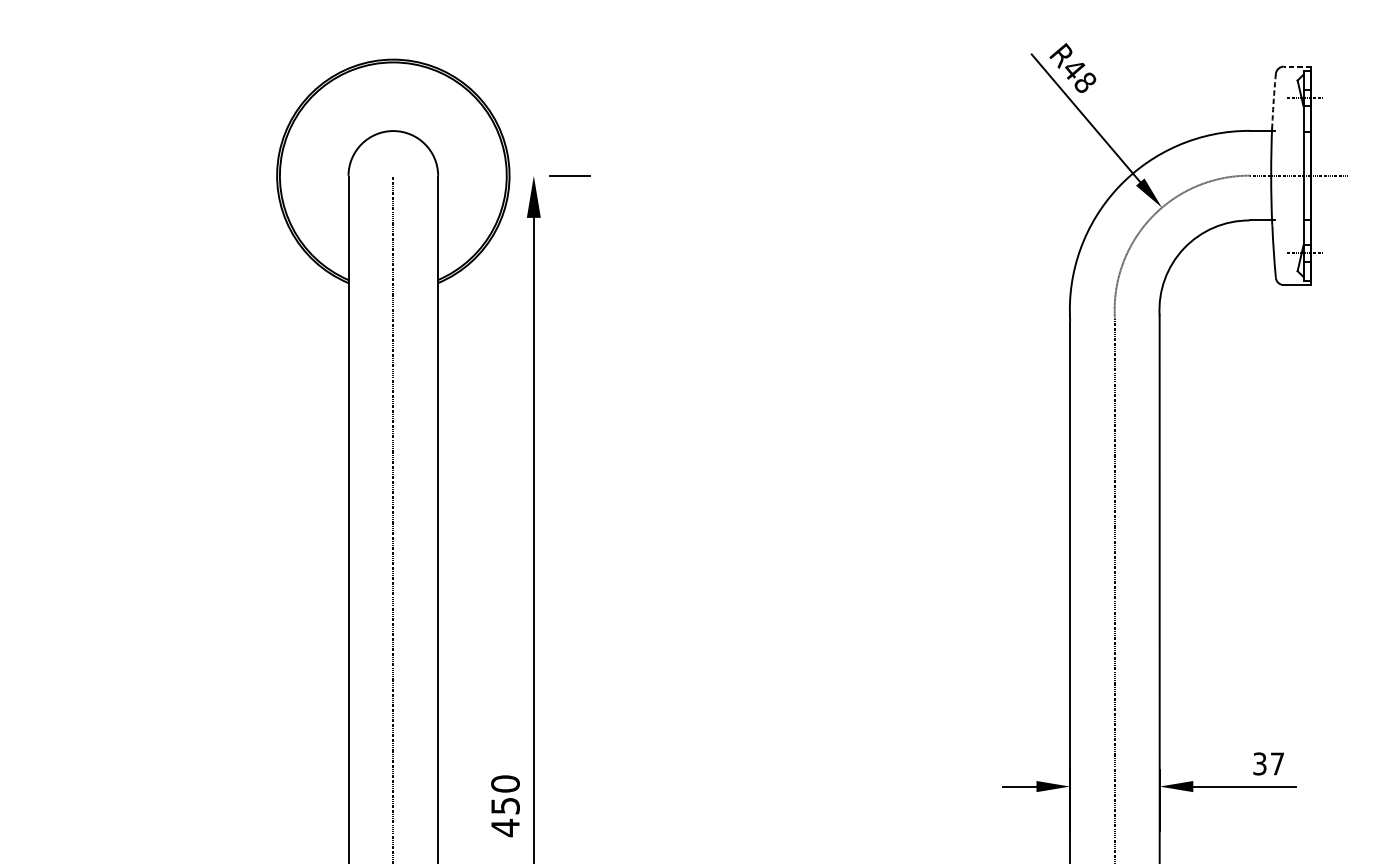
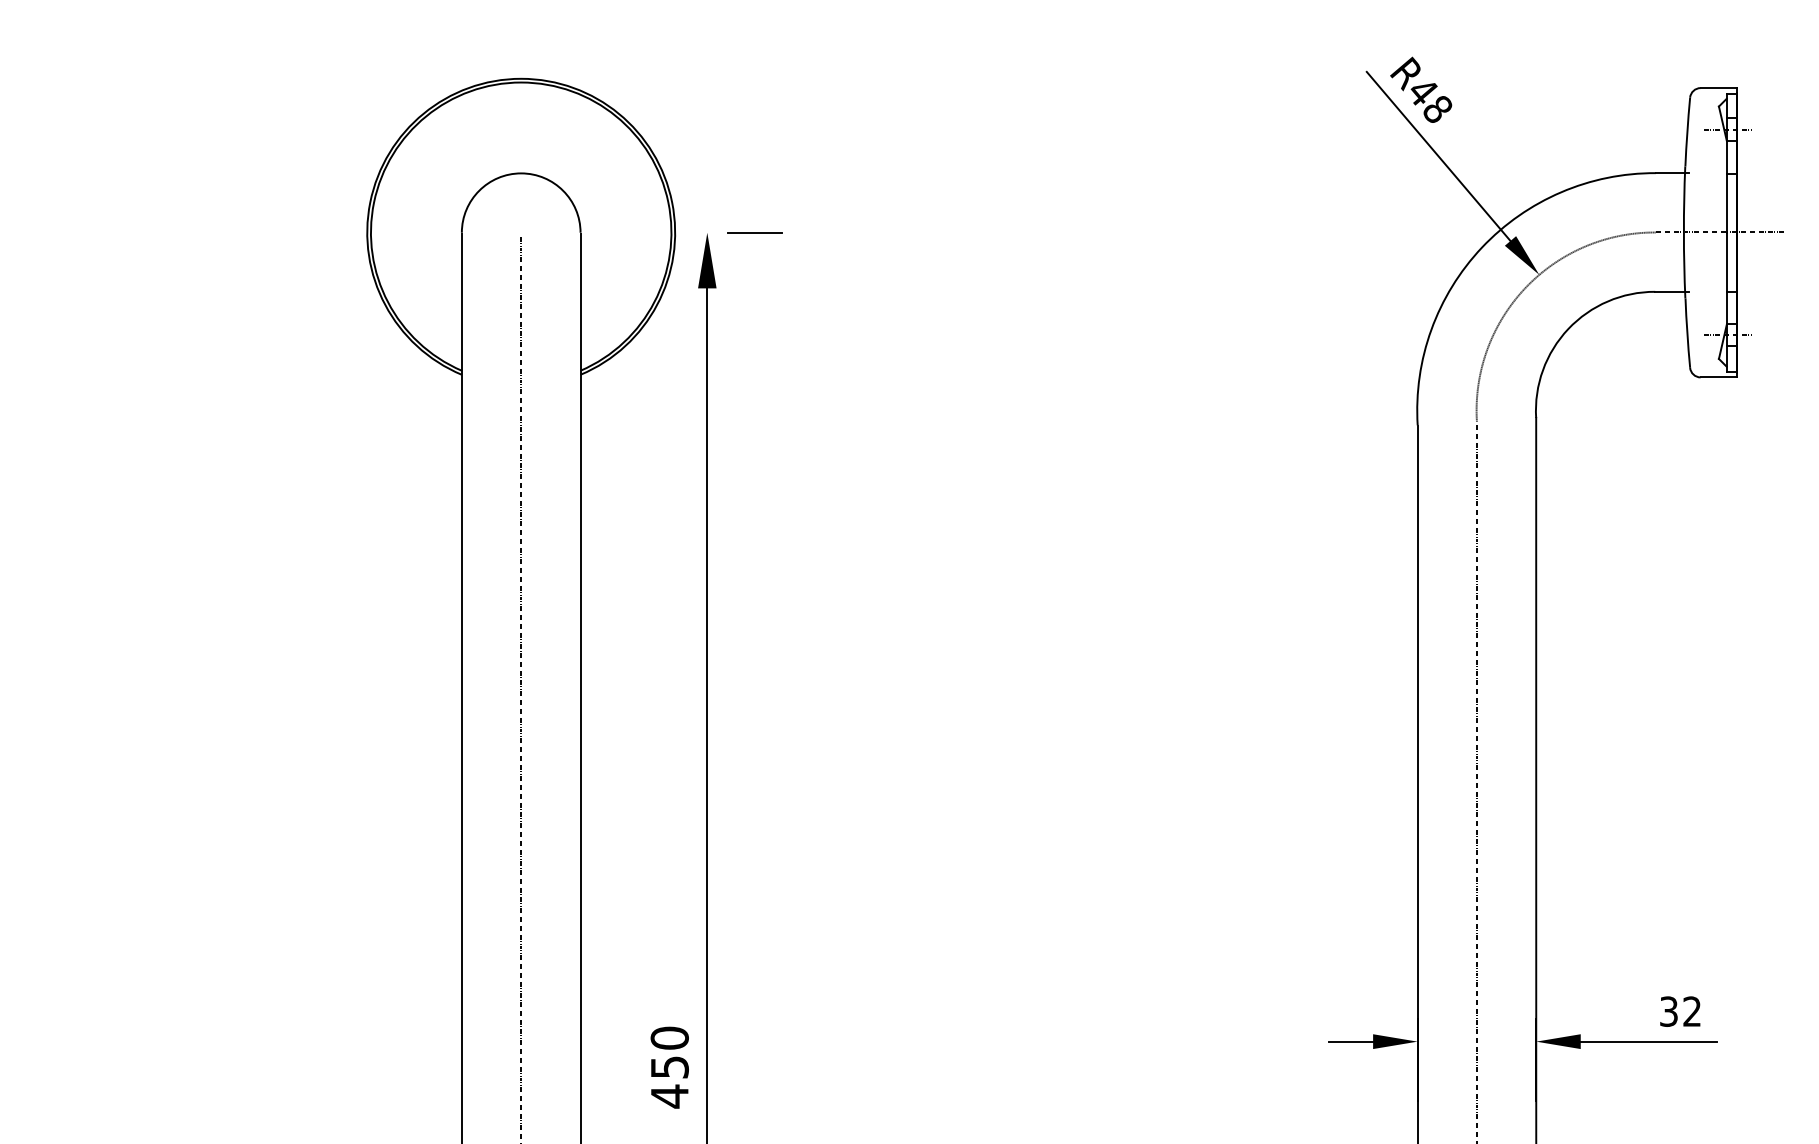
line: (1297, 66) -> (1718, 88), dashed -> solid
arc: (1273, 100) -> (1687, 132), dashed -> solid
text: (1276, 763) -> (1691, 1011), 37 -> 32

